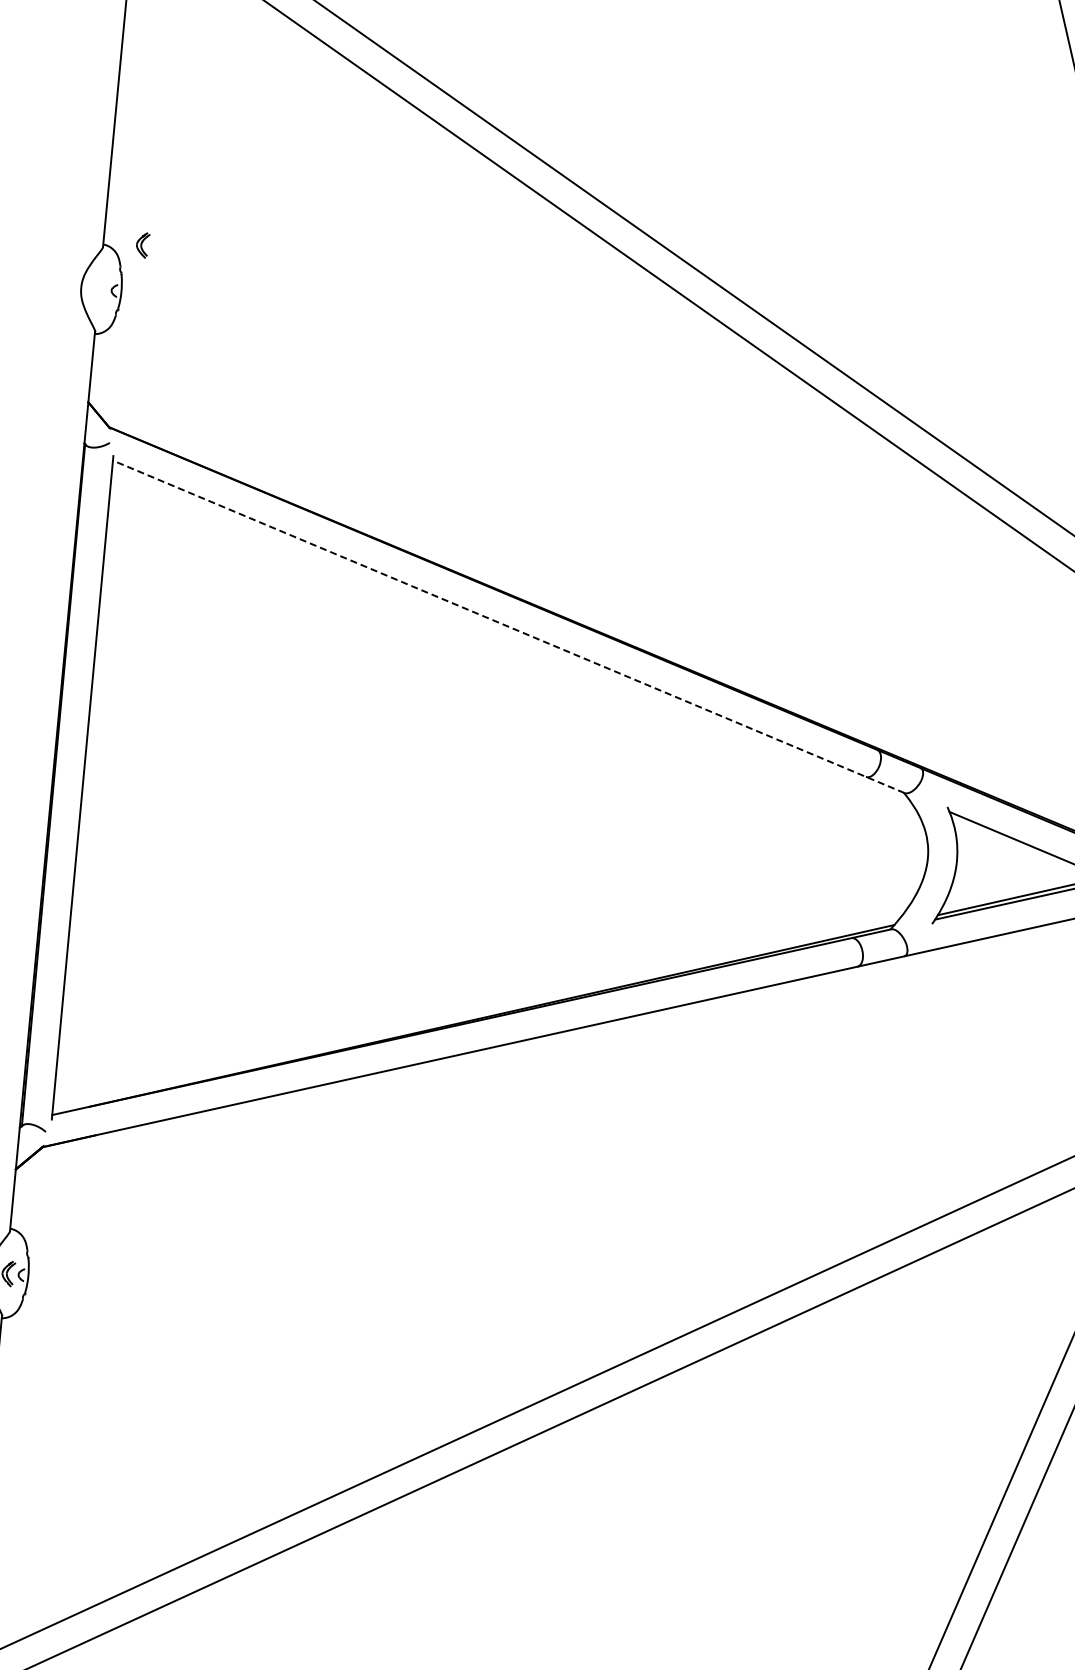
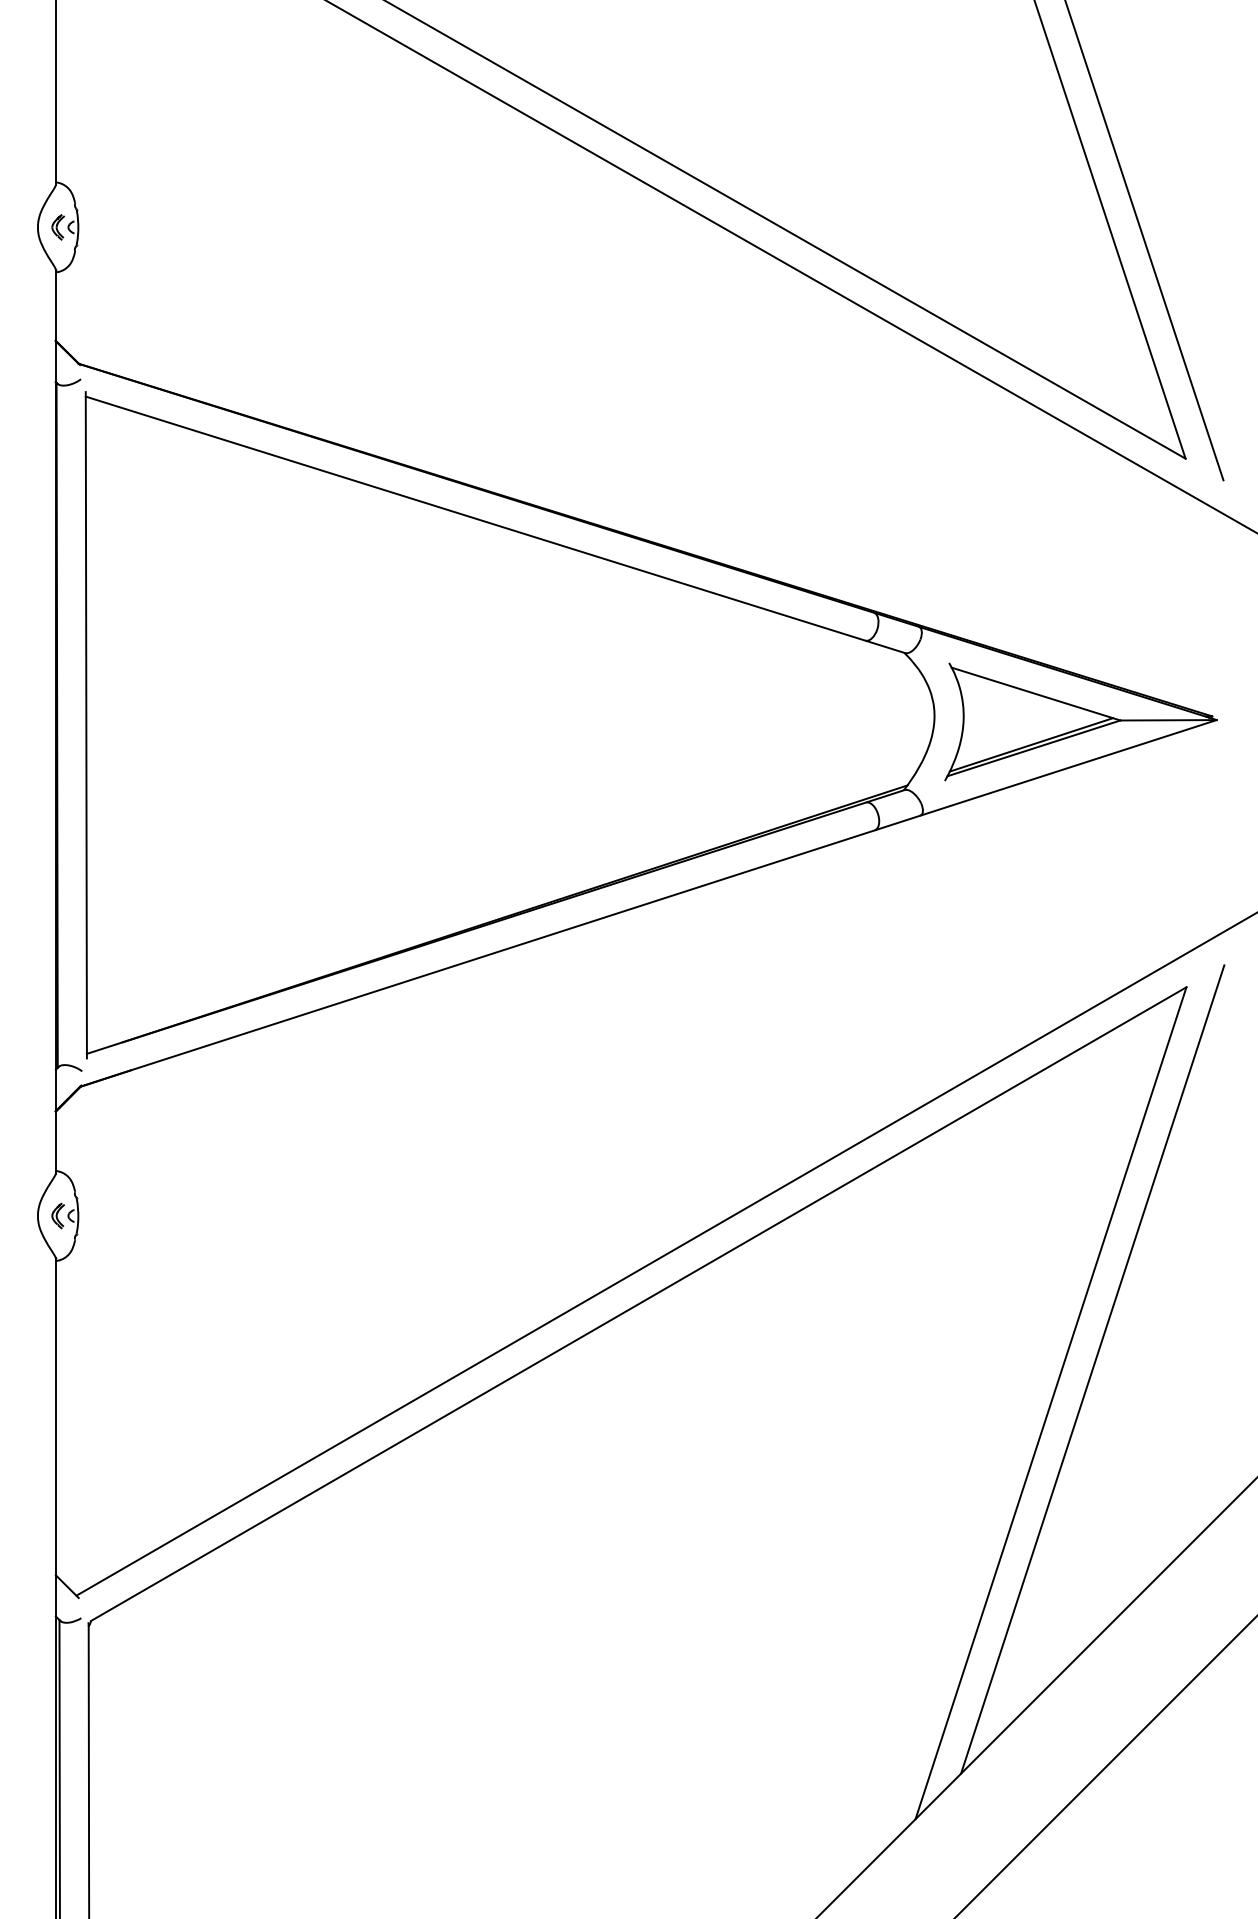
part: (142, 245) -> (57, 227), moved
line: (508, 626) -> (495, 524), dashed -> solid

